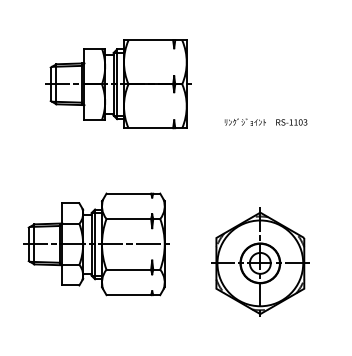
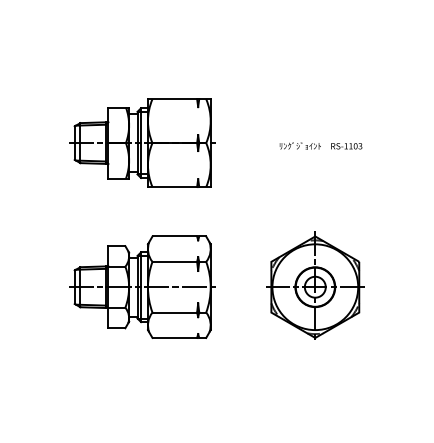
part: (118, 83) -> (142, 142), moved
part: (96, 243) -> (142, 286), moved

